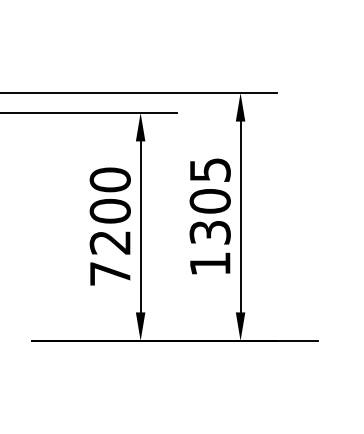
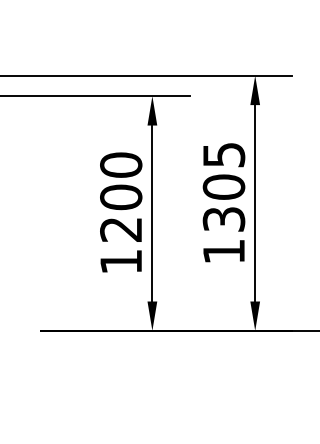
text: (110, 273) -> (121, 261), 7200 -> 1200

